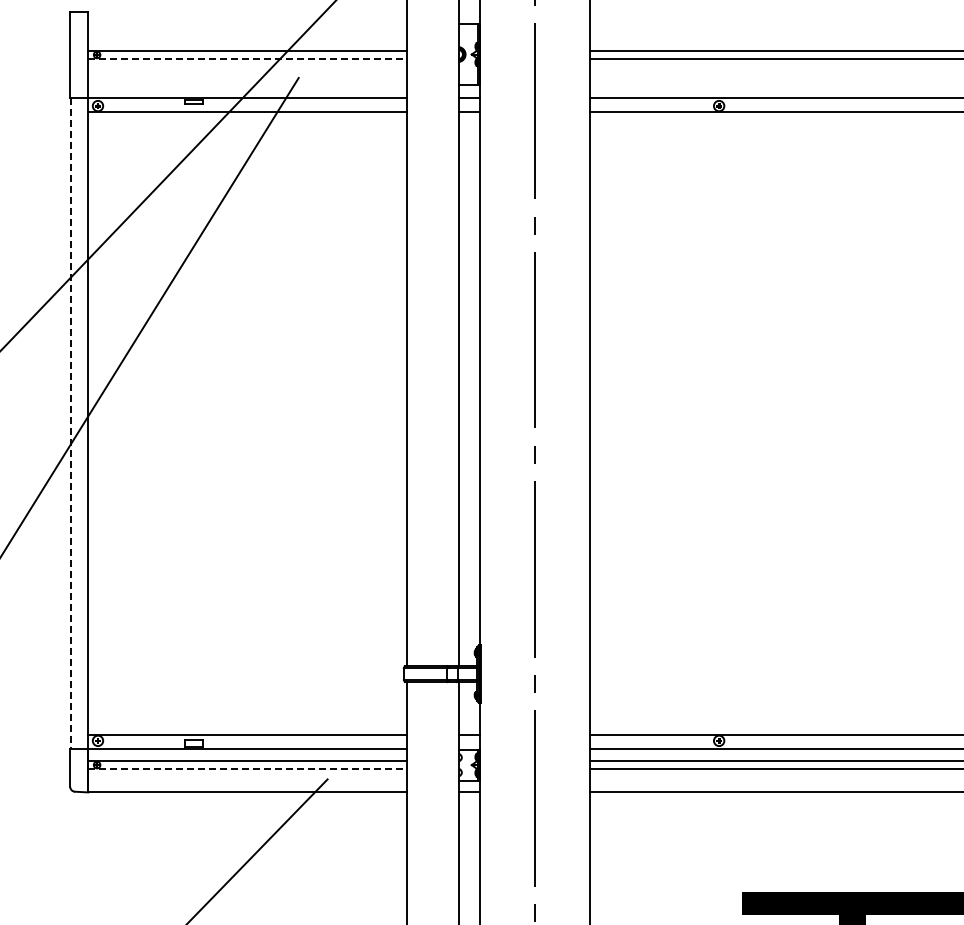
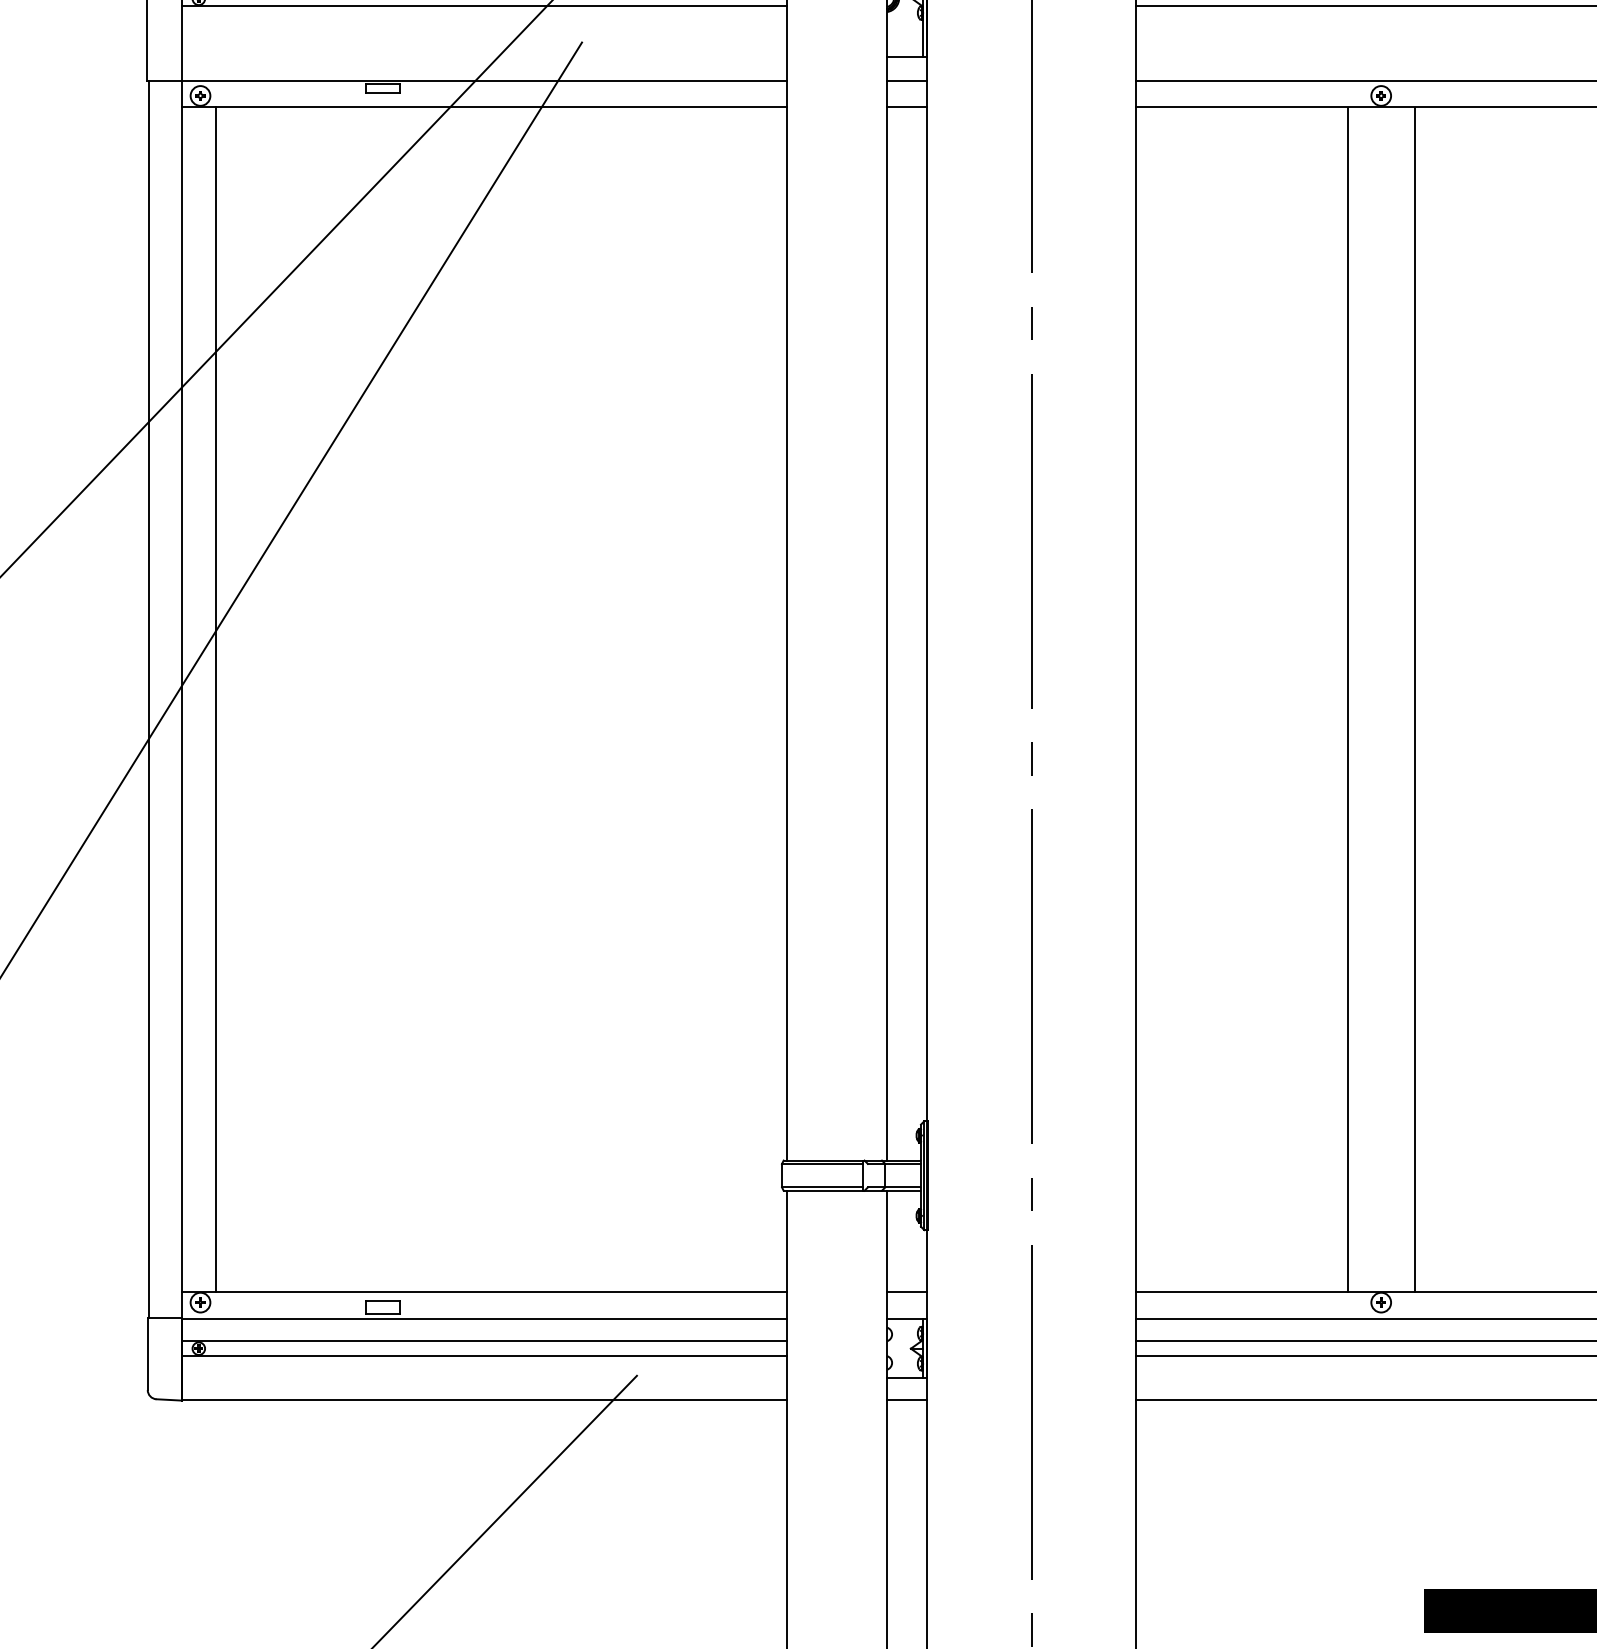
line: (248, 58) -> (486, 5), dashed -> solid
line: (105, 423) -> (214, 699), added
line: (701, 423) -> (1347, 699), added
line: (736, 423) -> (1414, 699), added
line: (70, 424) -> (148, 701), dashed -> solid
line: (248, 769) -> (486, 1357), dashed -> solid

